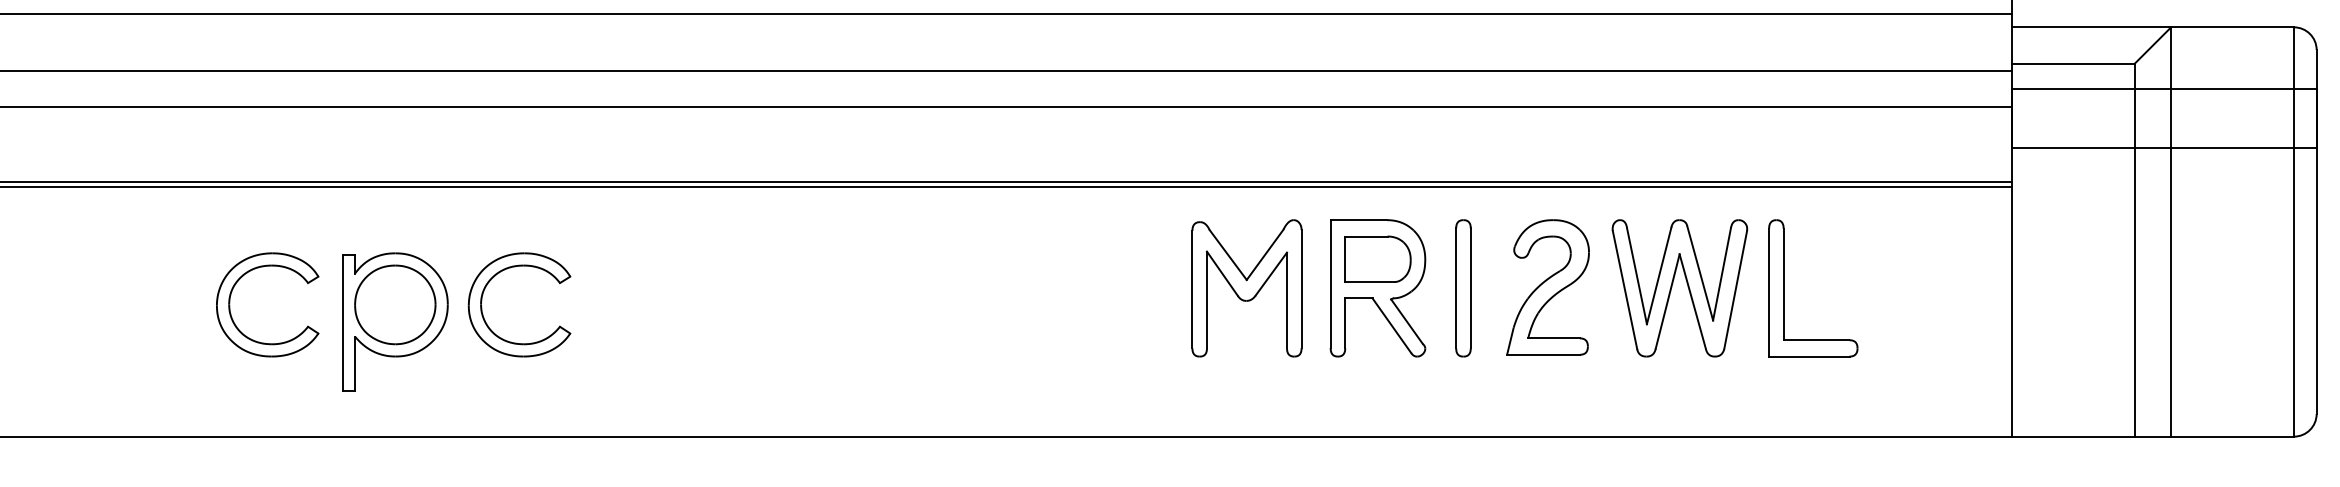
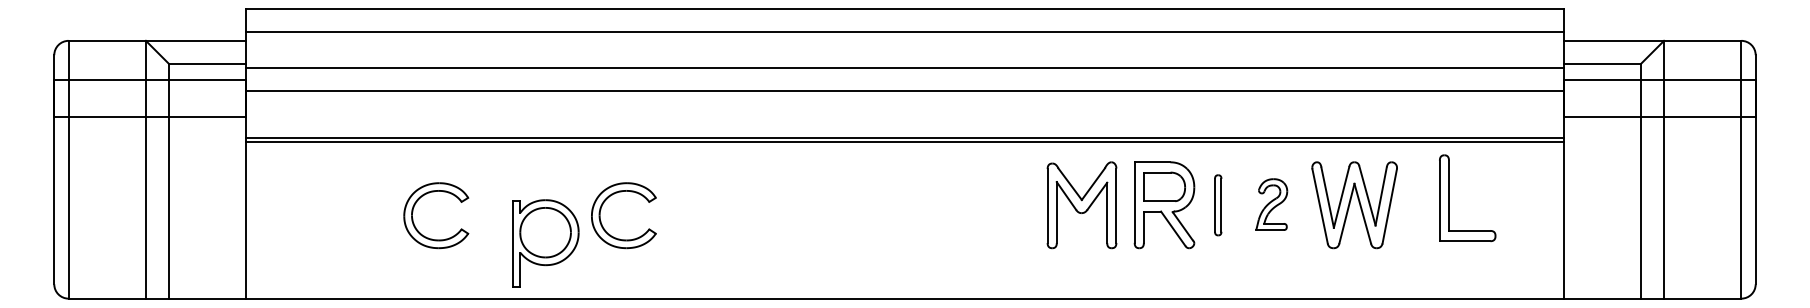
part: (247, 274) -> (423, 196), moved
part: (1547, 287) -> (1271, 204), size x0.6
part: (1462, 288) -> (1217, 205), size x0.7
part: (1784, 288) -> (1449, 198), moved
part: (395, 322) -> (545, 243), moved

